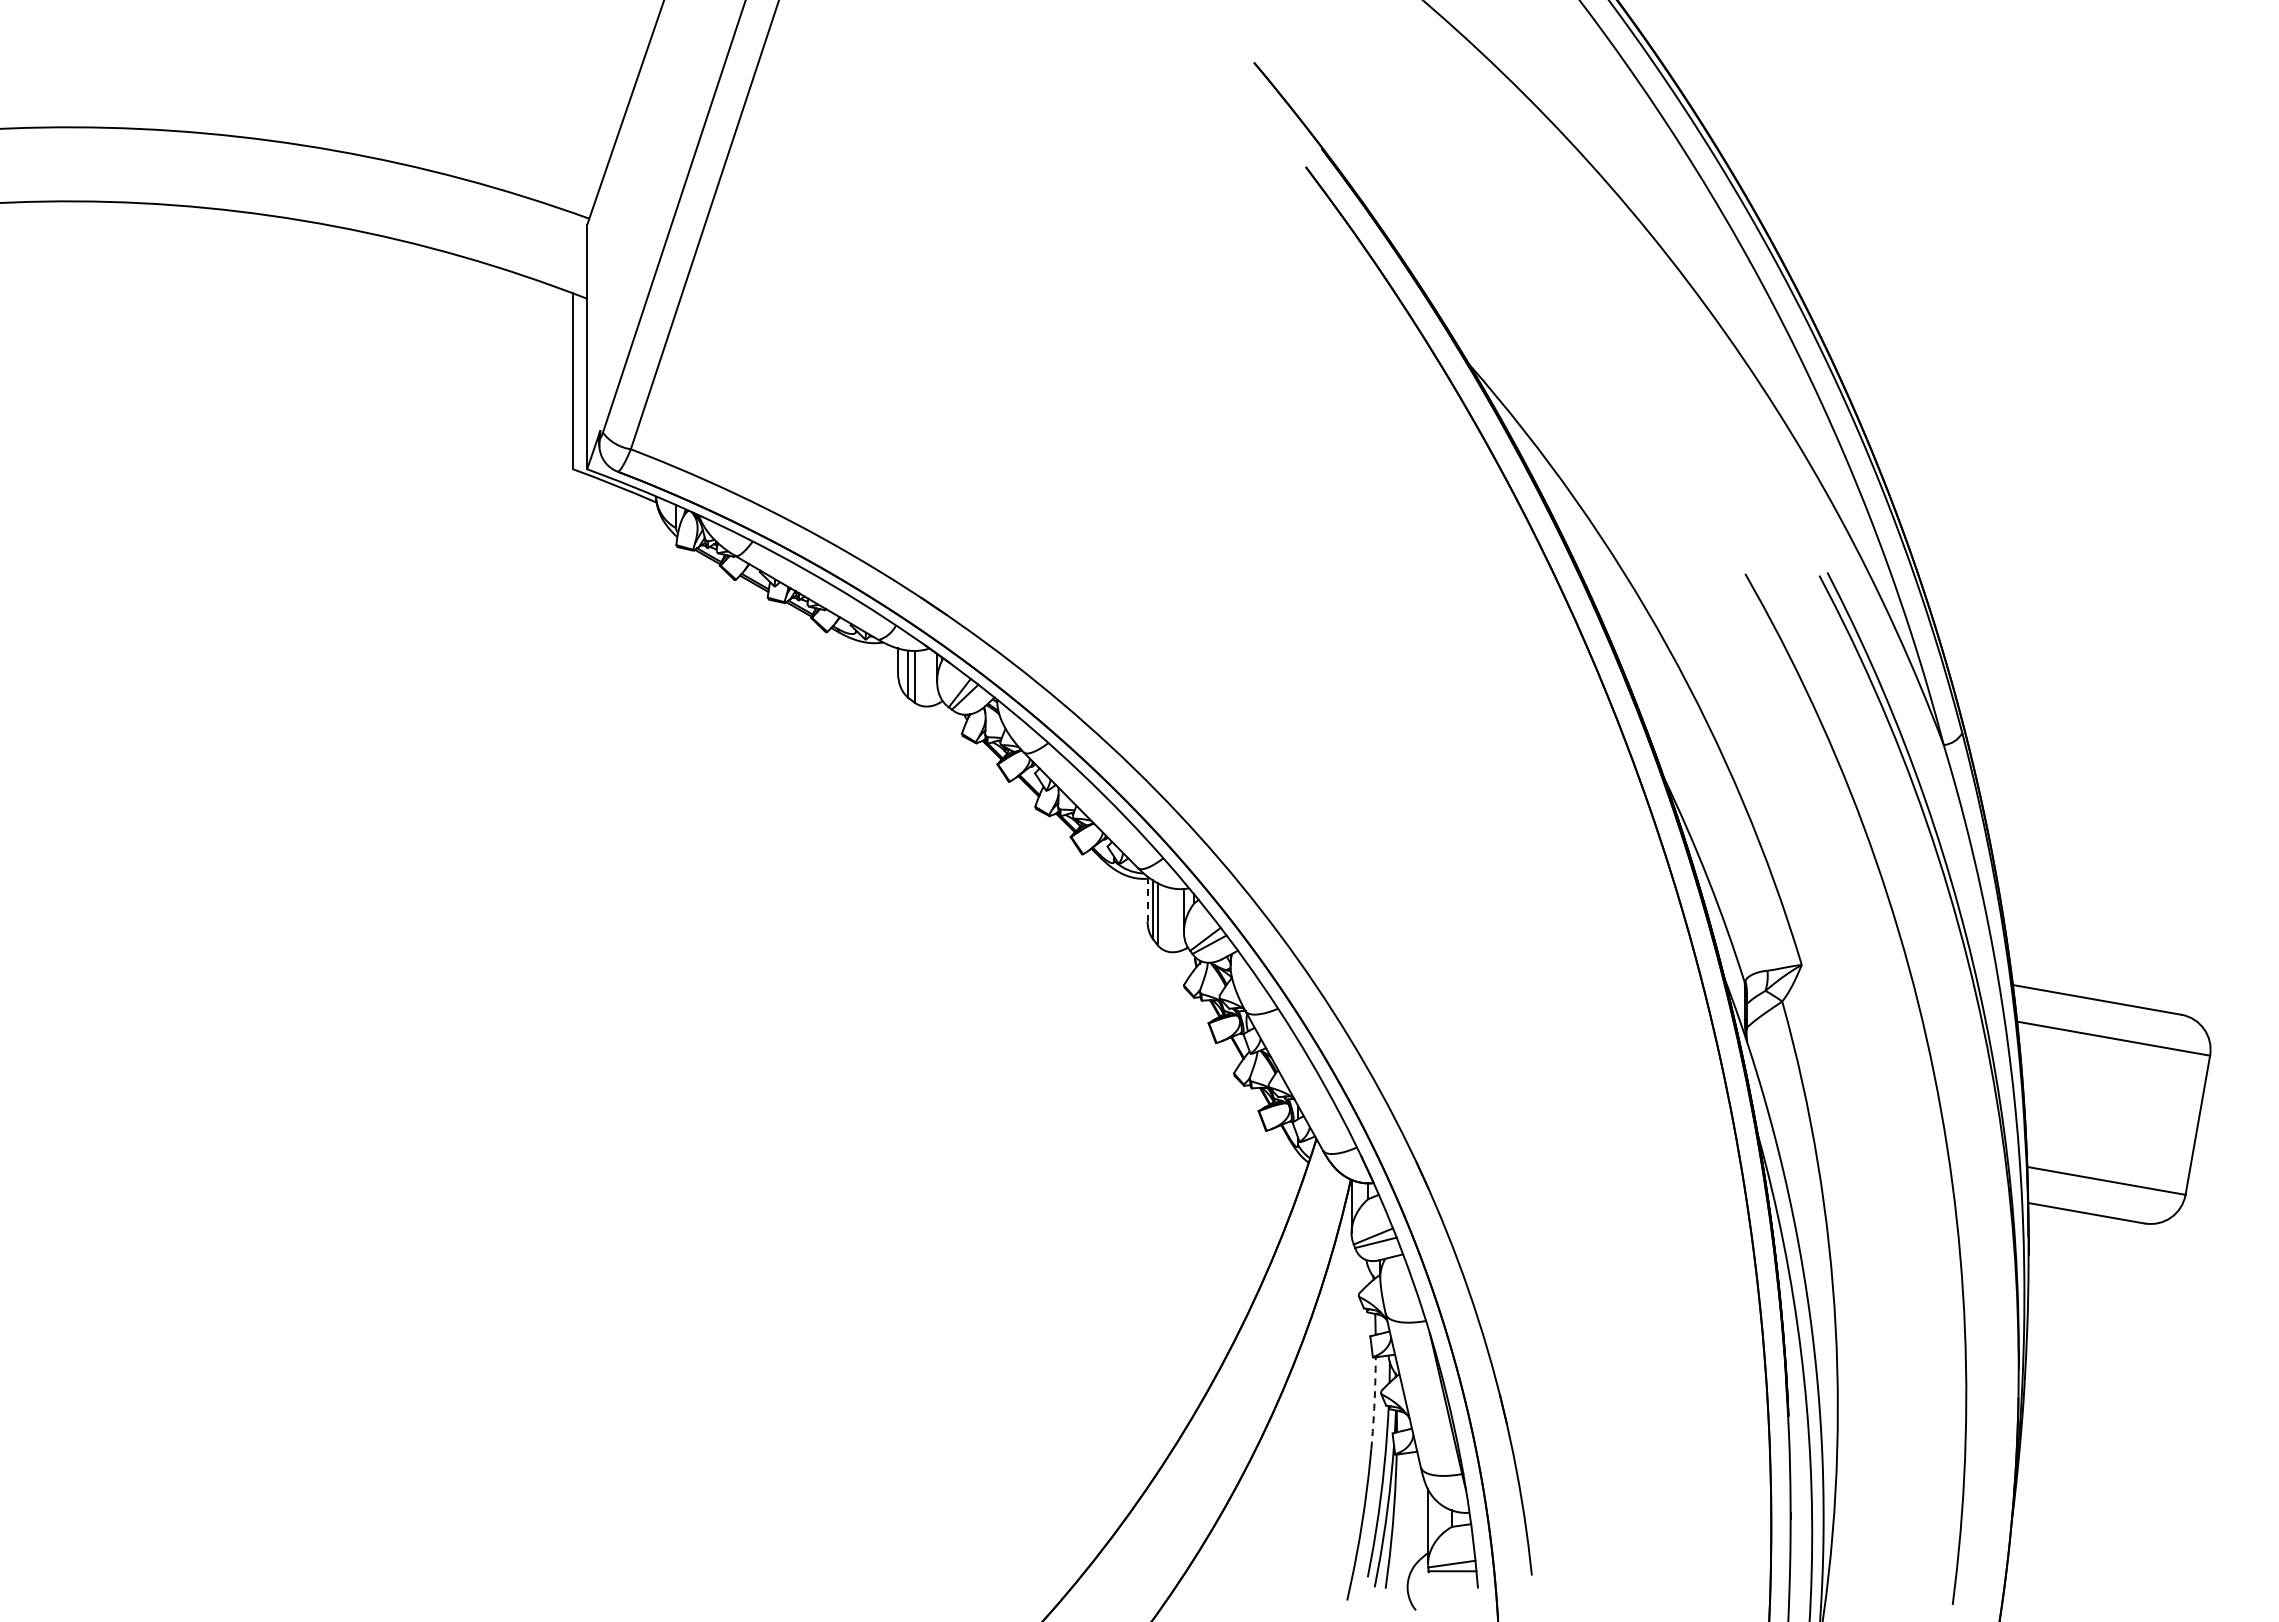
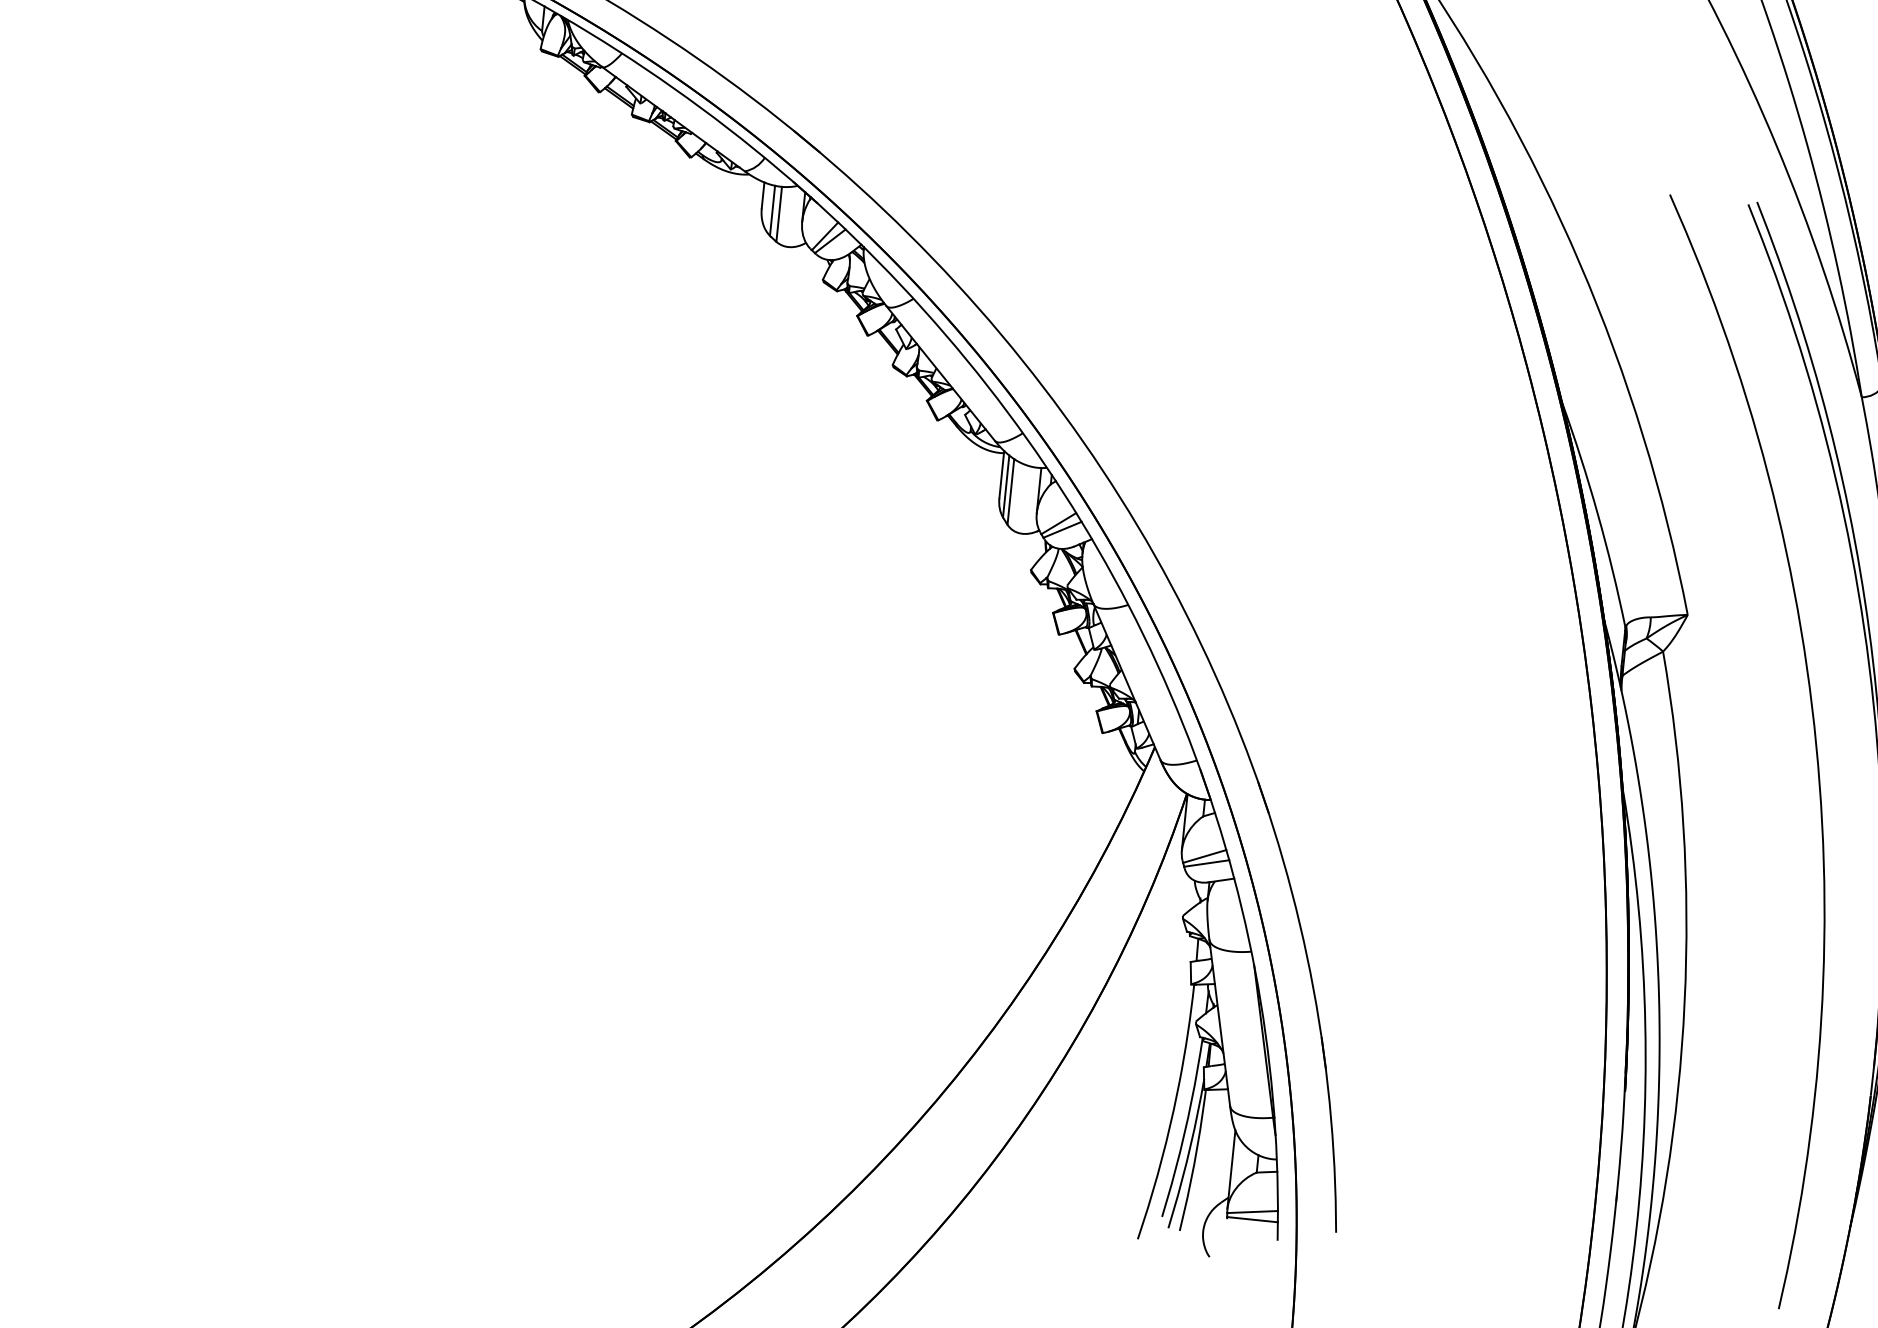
line: (1147, 899) -> (1001, 475), dashed -> solid
arc: (1374, 1402) -> (1187, 1032), dashed -> solid

